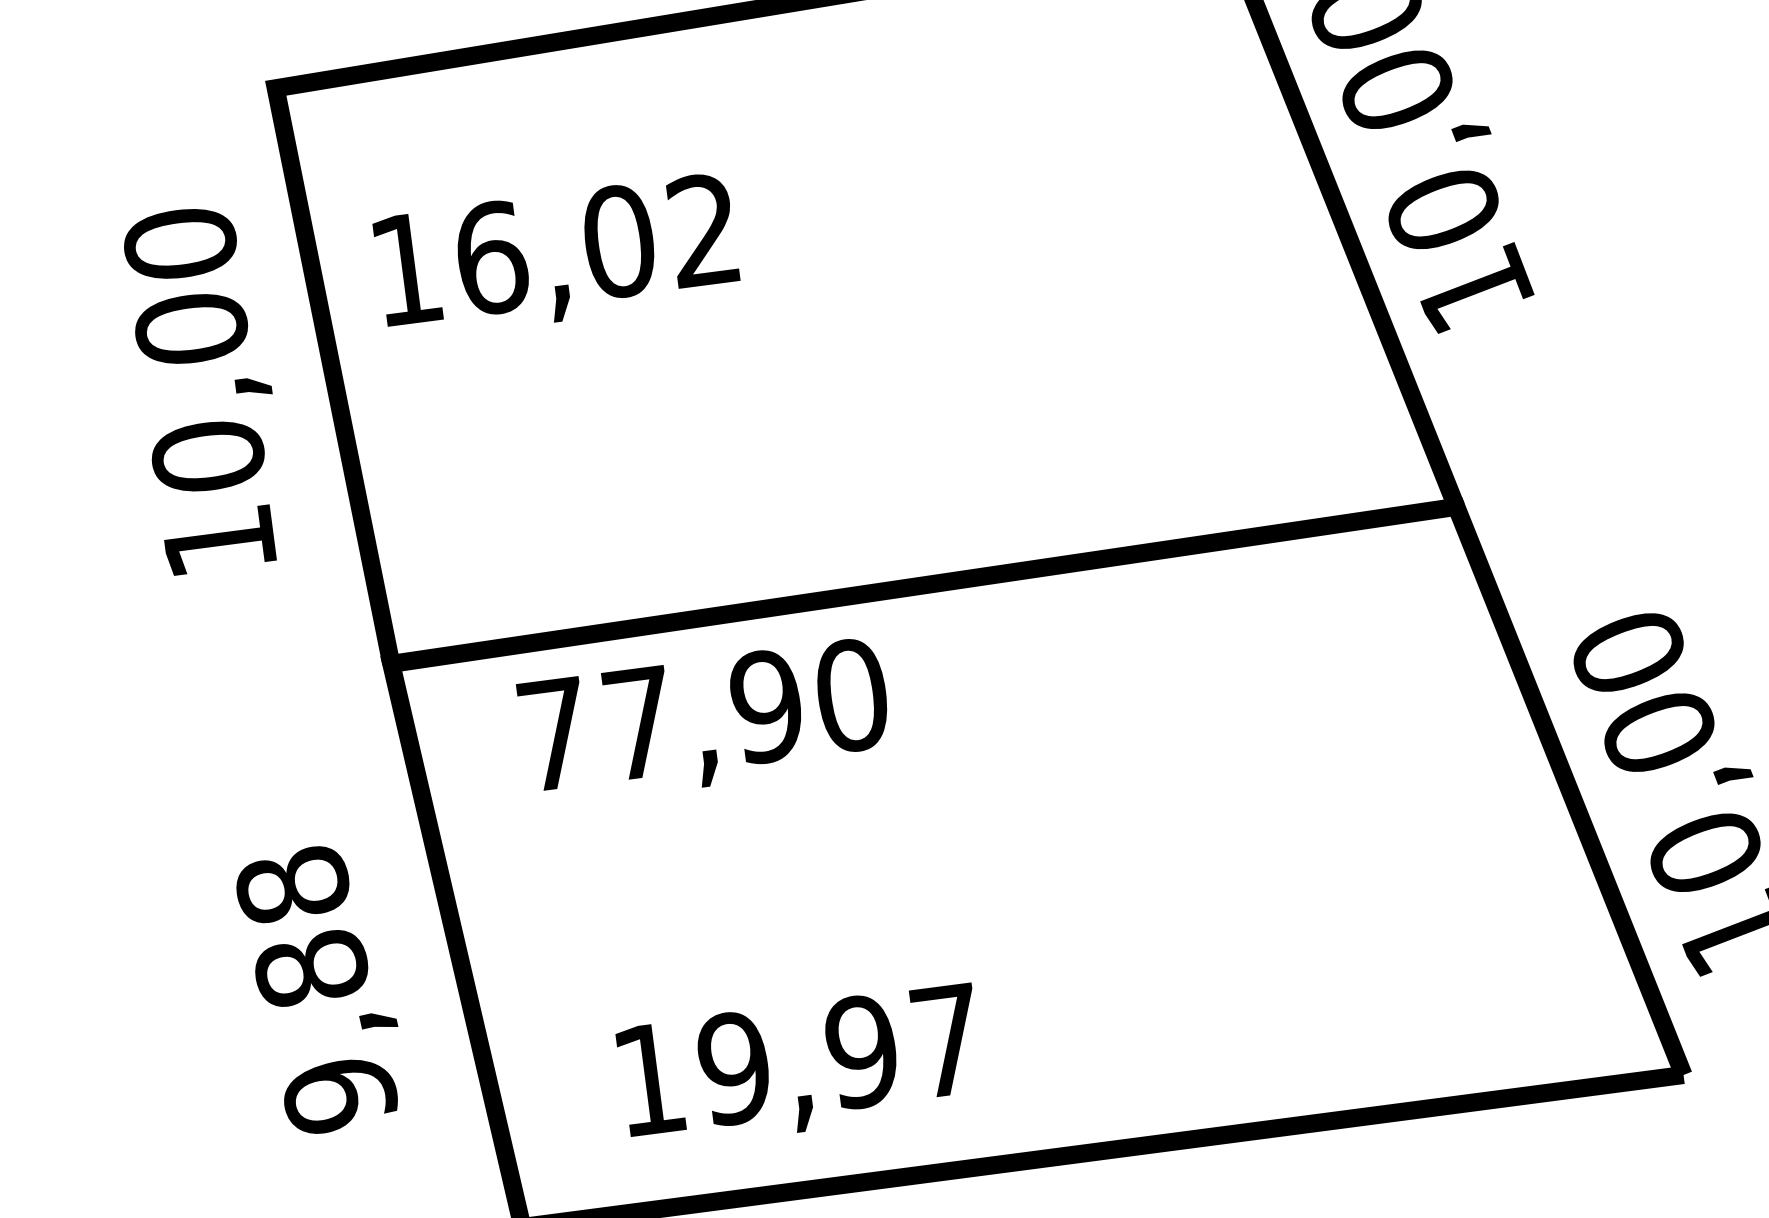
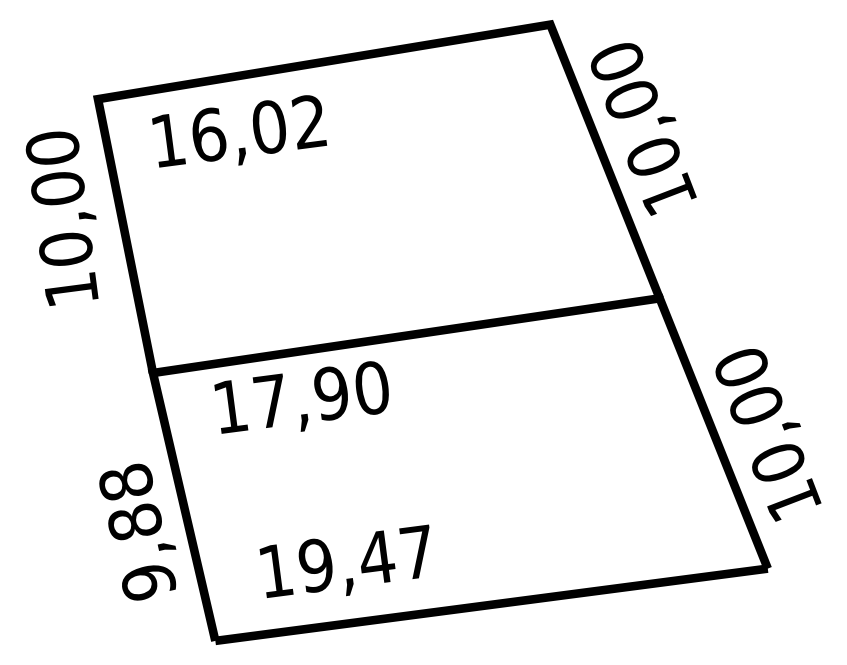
text: (556, 250) -> (239, 131), moved
text: (199, 391) -> (61, 218), moved
text: (554, 732) -> (230, 405), 77,90 -> 17,90
text: (316, 988) -> (137, 531), moved
text: (863, 1051) -> (377, 557), 19,97 -> 19,47

